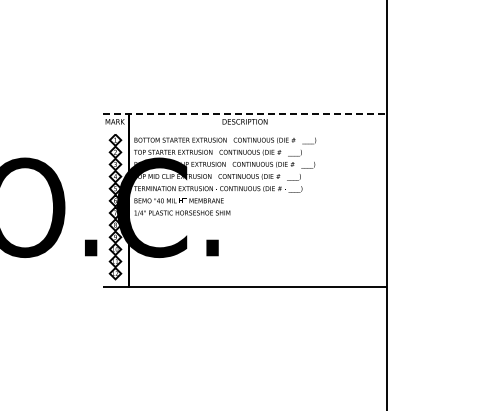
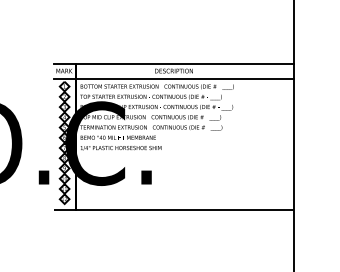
line: (245, 113) -> (174, 64), dashed -> solid
line: (244, 131) -> (173, 79), added

